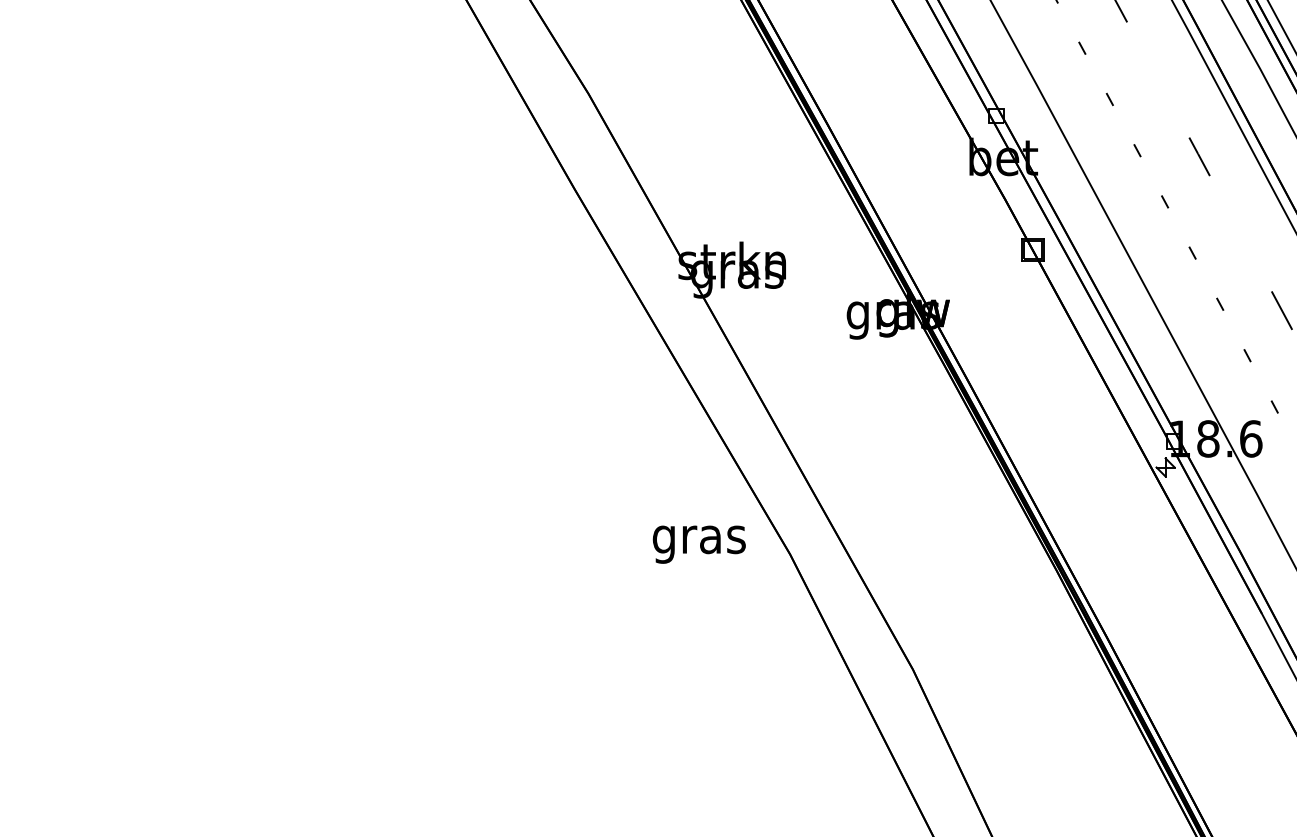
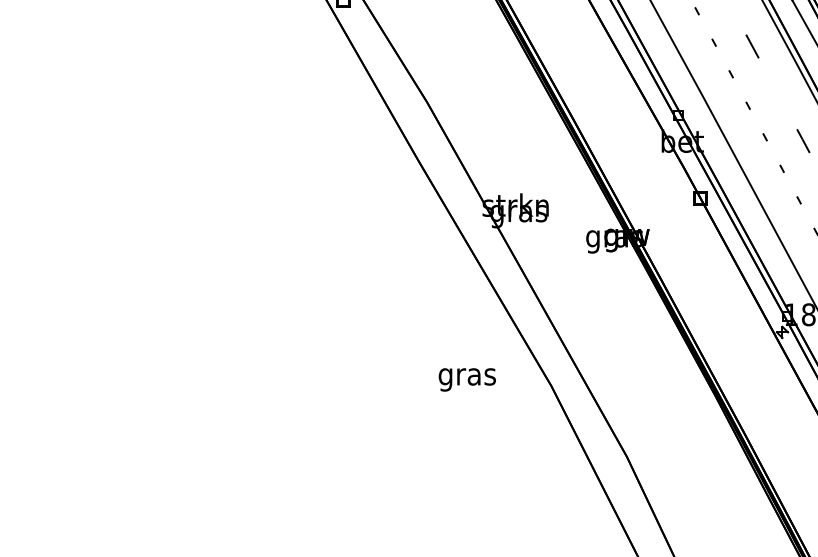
text: (697, 544) -> (466, 379), moved

